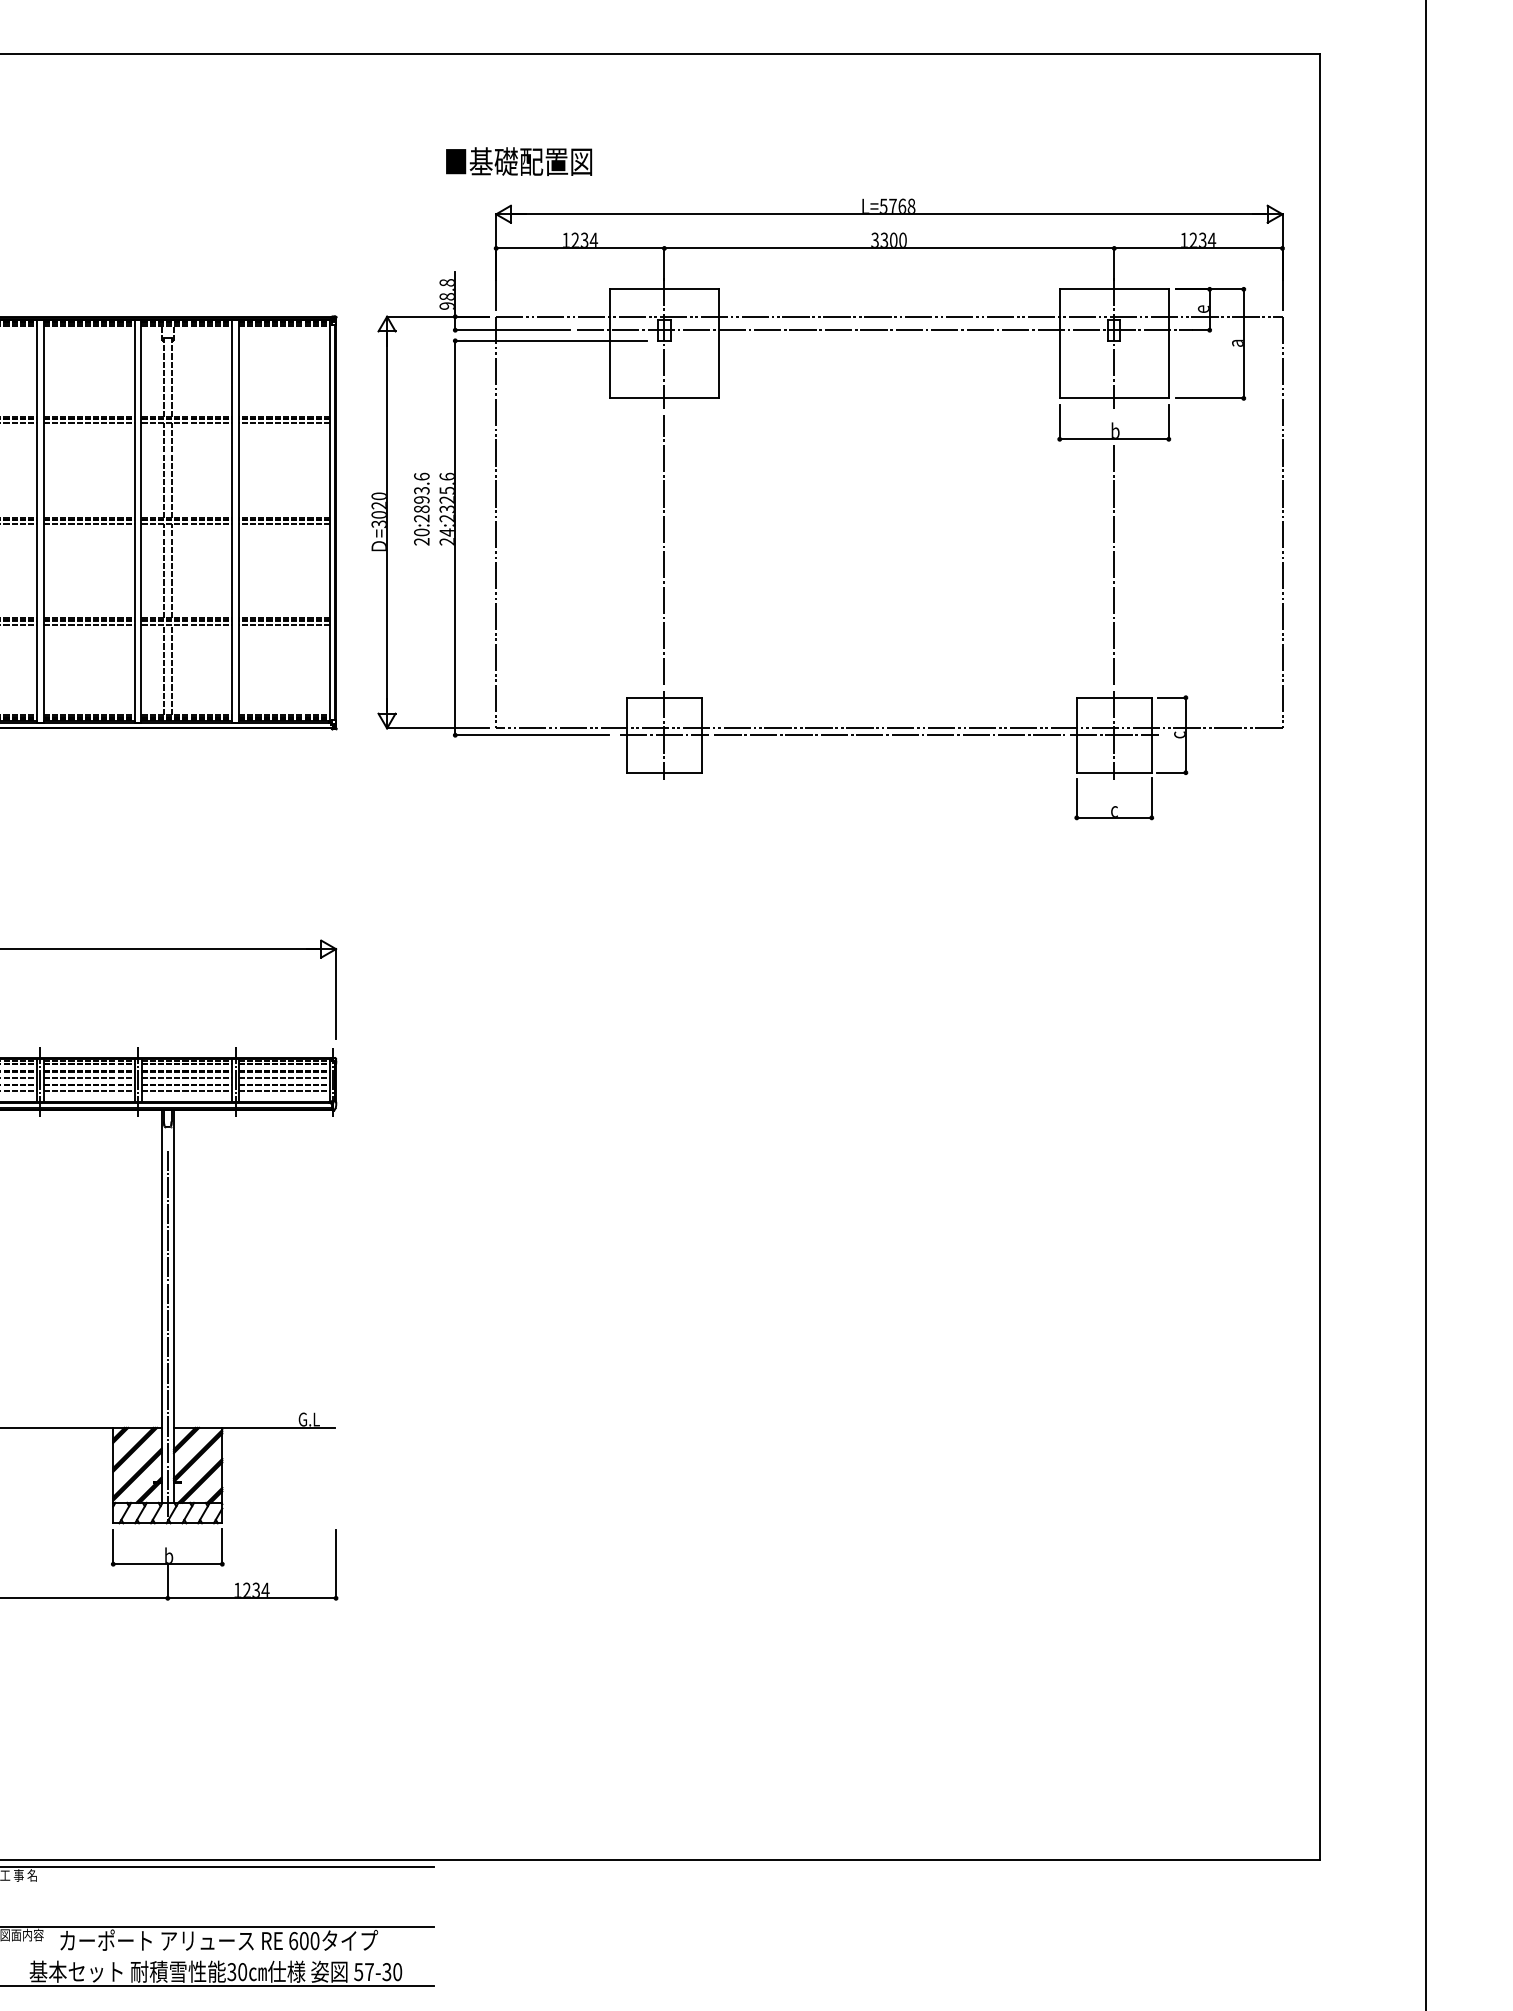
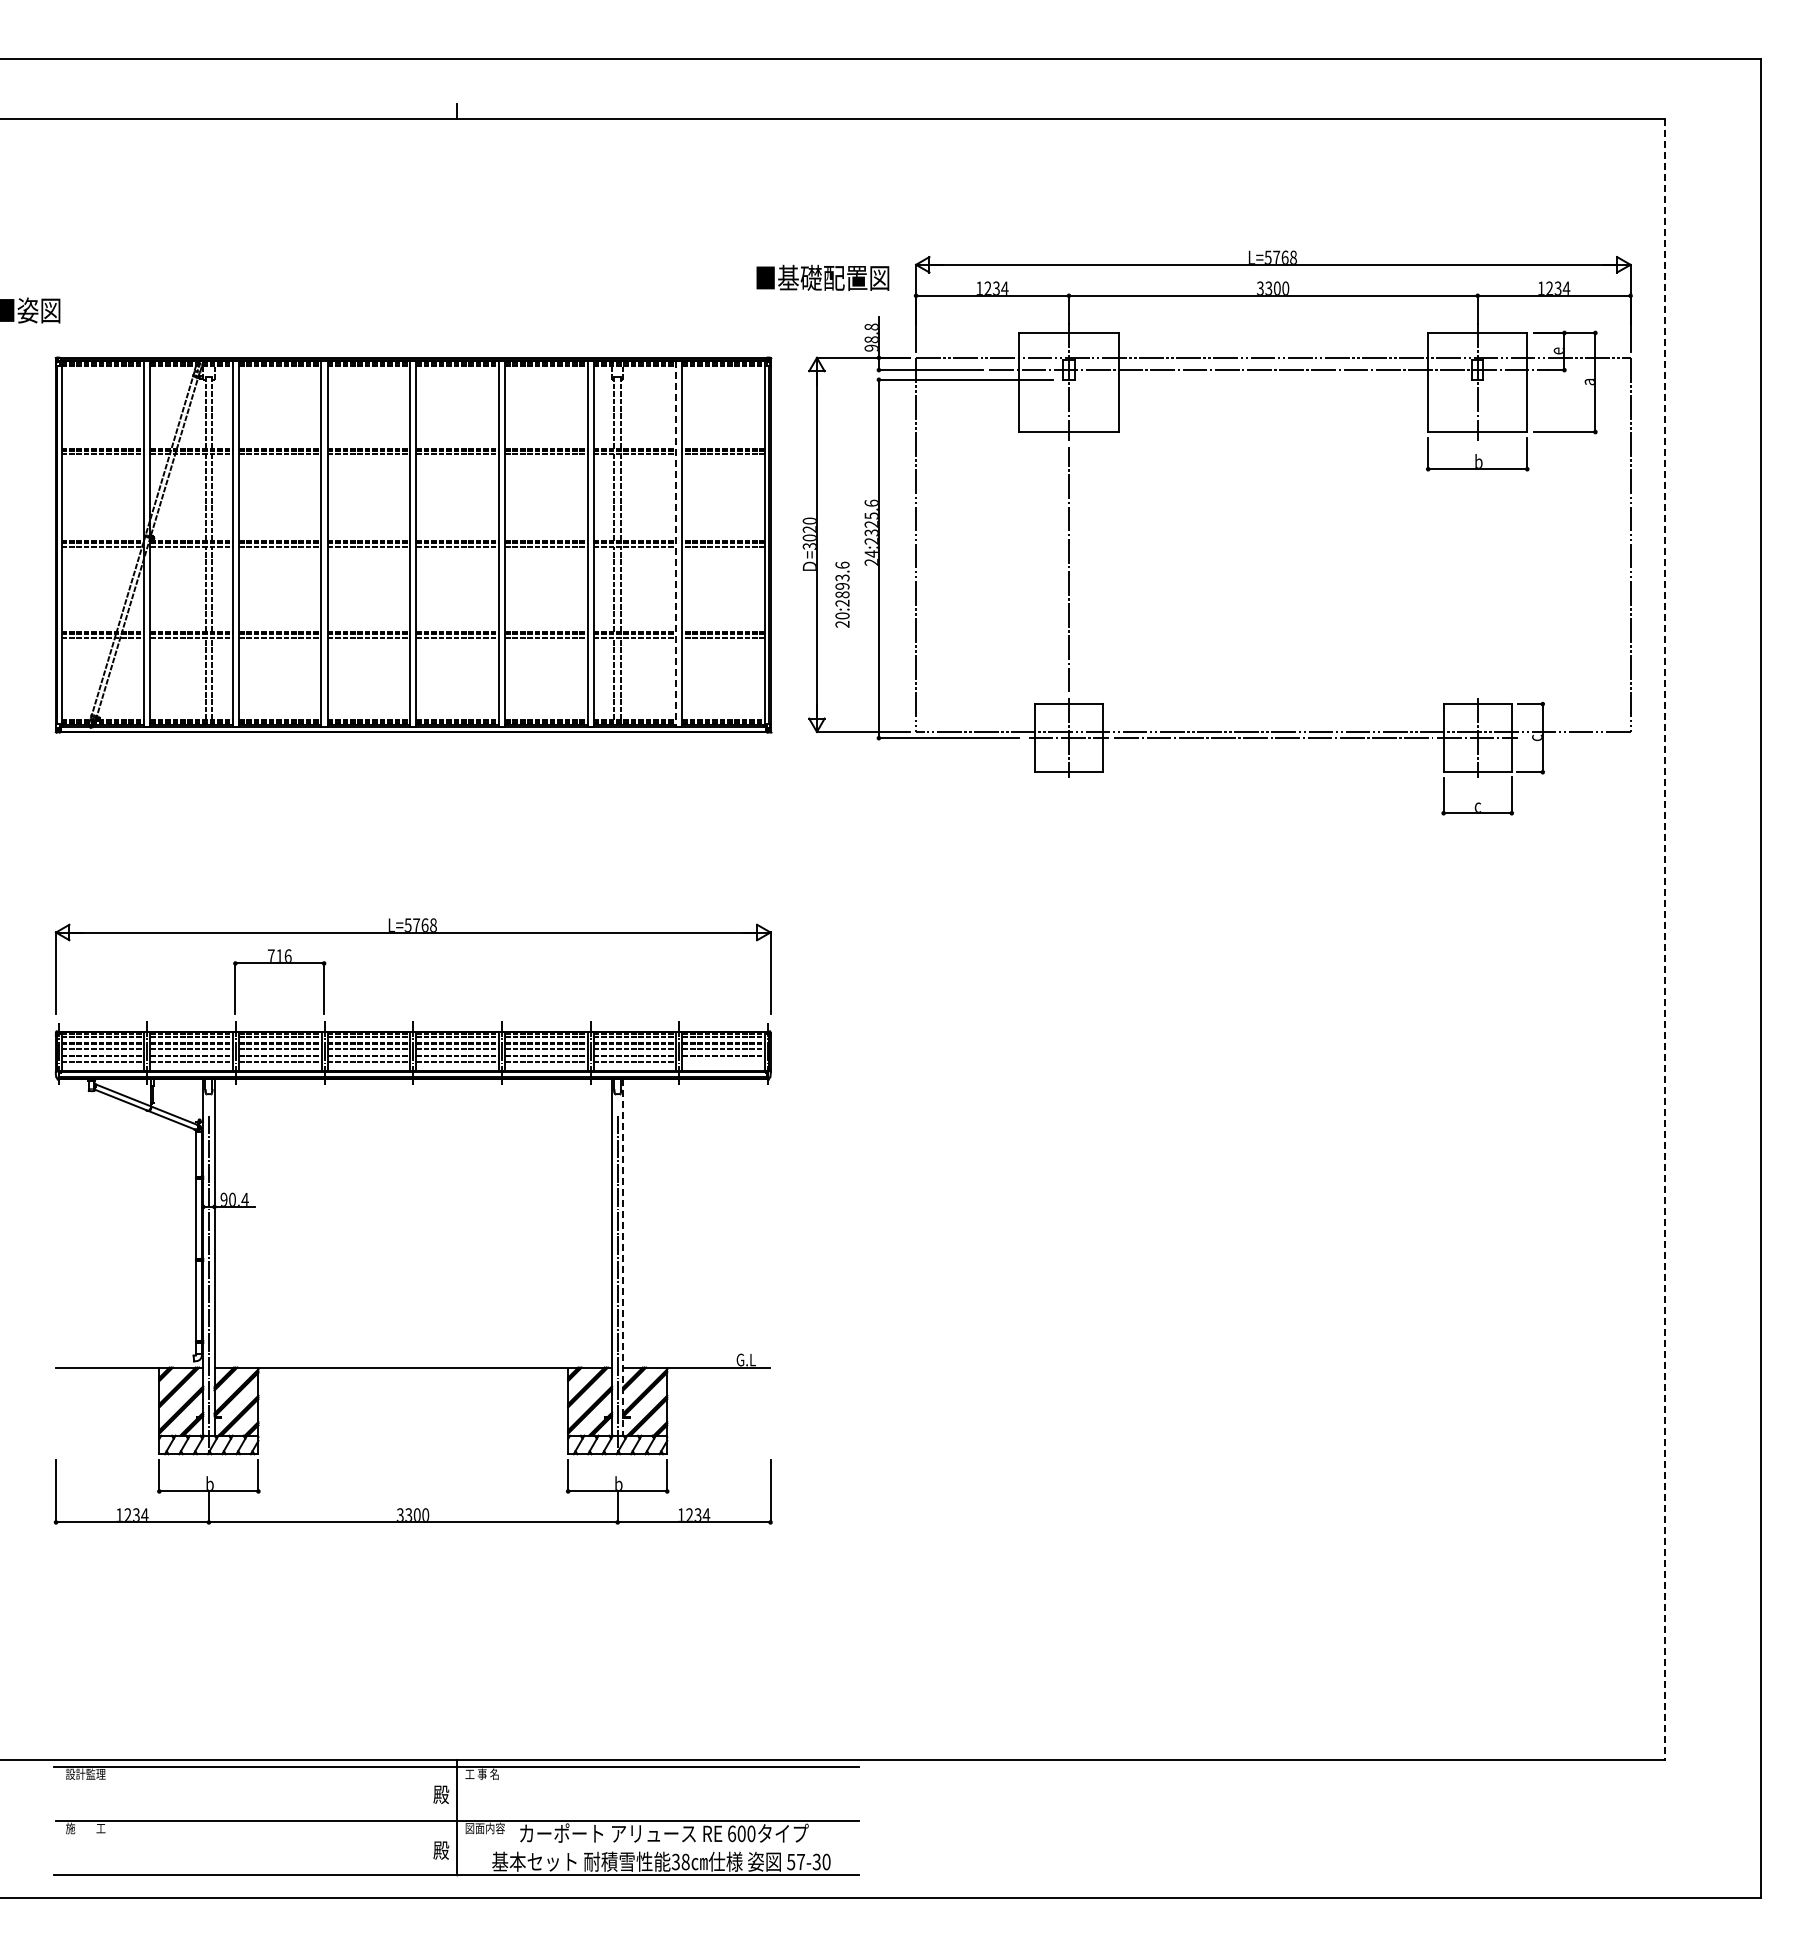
text: (518, 161) -> (822, 277), moved
text: (421, 508) -> (842, 594), moved
line: (232, 521) -> (676, 543), solid -> dashed
line: (1114, 563) -> (1477, 582), removed
line: (1319, 956) -> (1664, 939), solid -> dashed
line: (284, 1091) -> (723, 1061), removed
line: (174, 1306) -> (623, 1257), solid -> dashed
text: (242, 1971) -> (685, 1861), 30 -> 38

